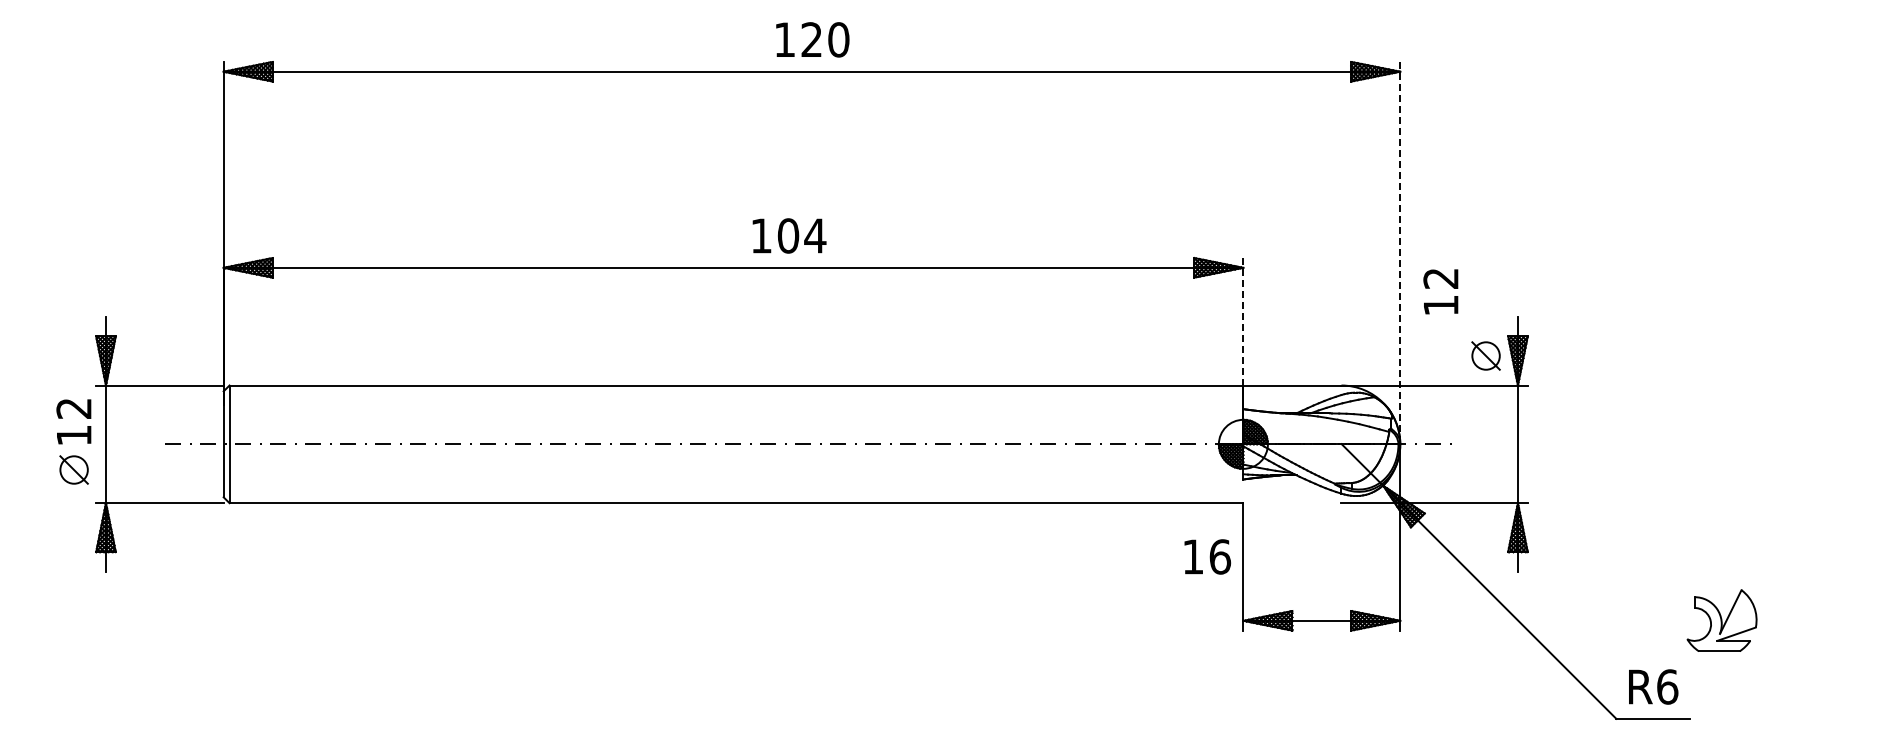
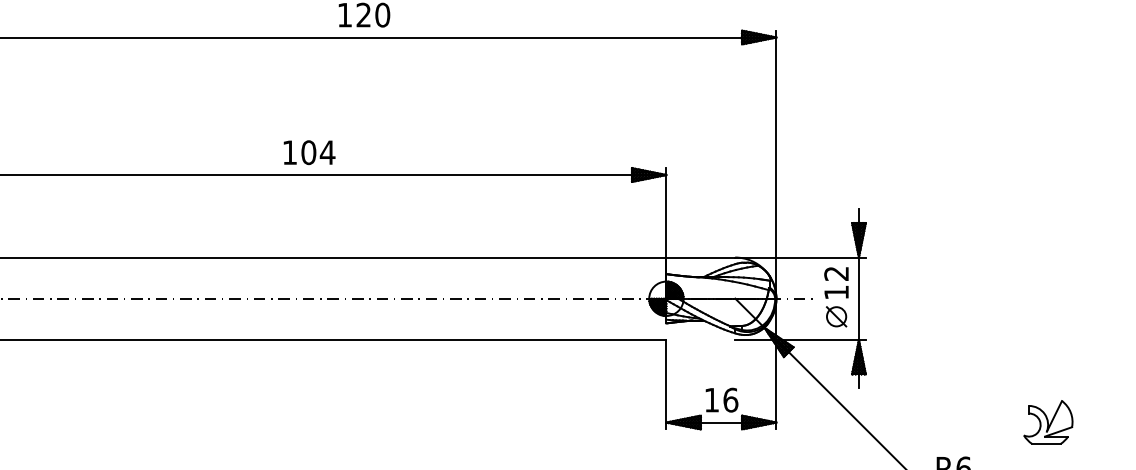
text: (789, 235) -> (309, 152), moved
line: (1400, 253) -> (776, 164), dashed -> solid
text: (1440, 291) -> (836, 282), moved
line: (1243, 321) -> (666, 212), dashed -> solid
part: (1485, 355) -> (836, 316), moved
text: (1207, 556) -> (721, 399), moved
part: (1721, 620) -> (1047, 422), moved

